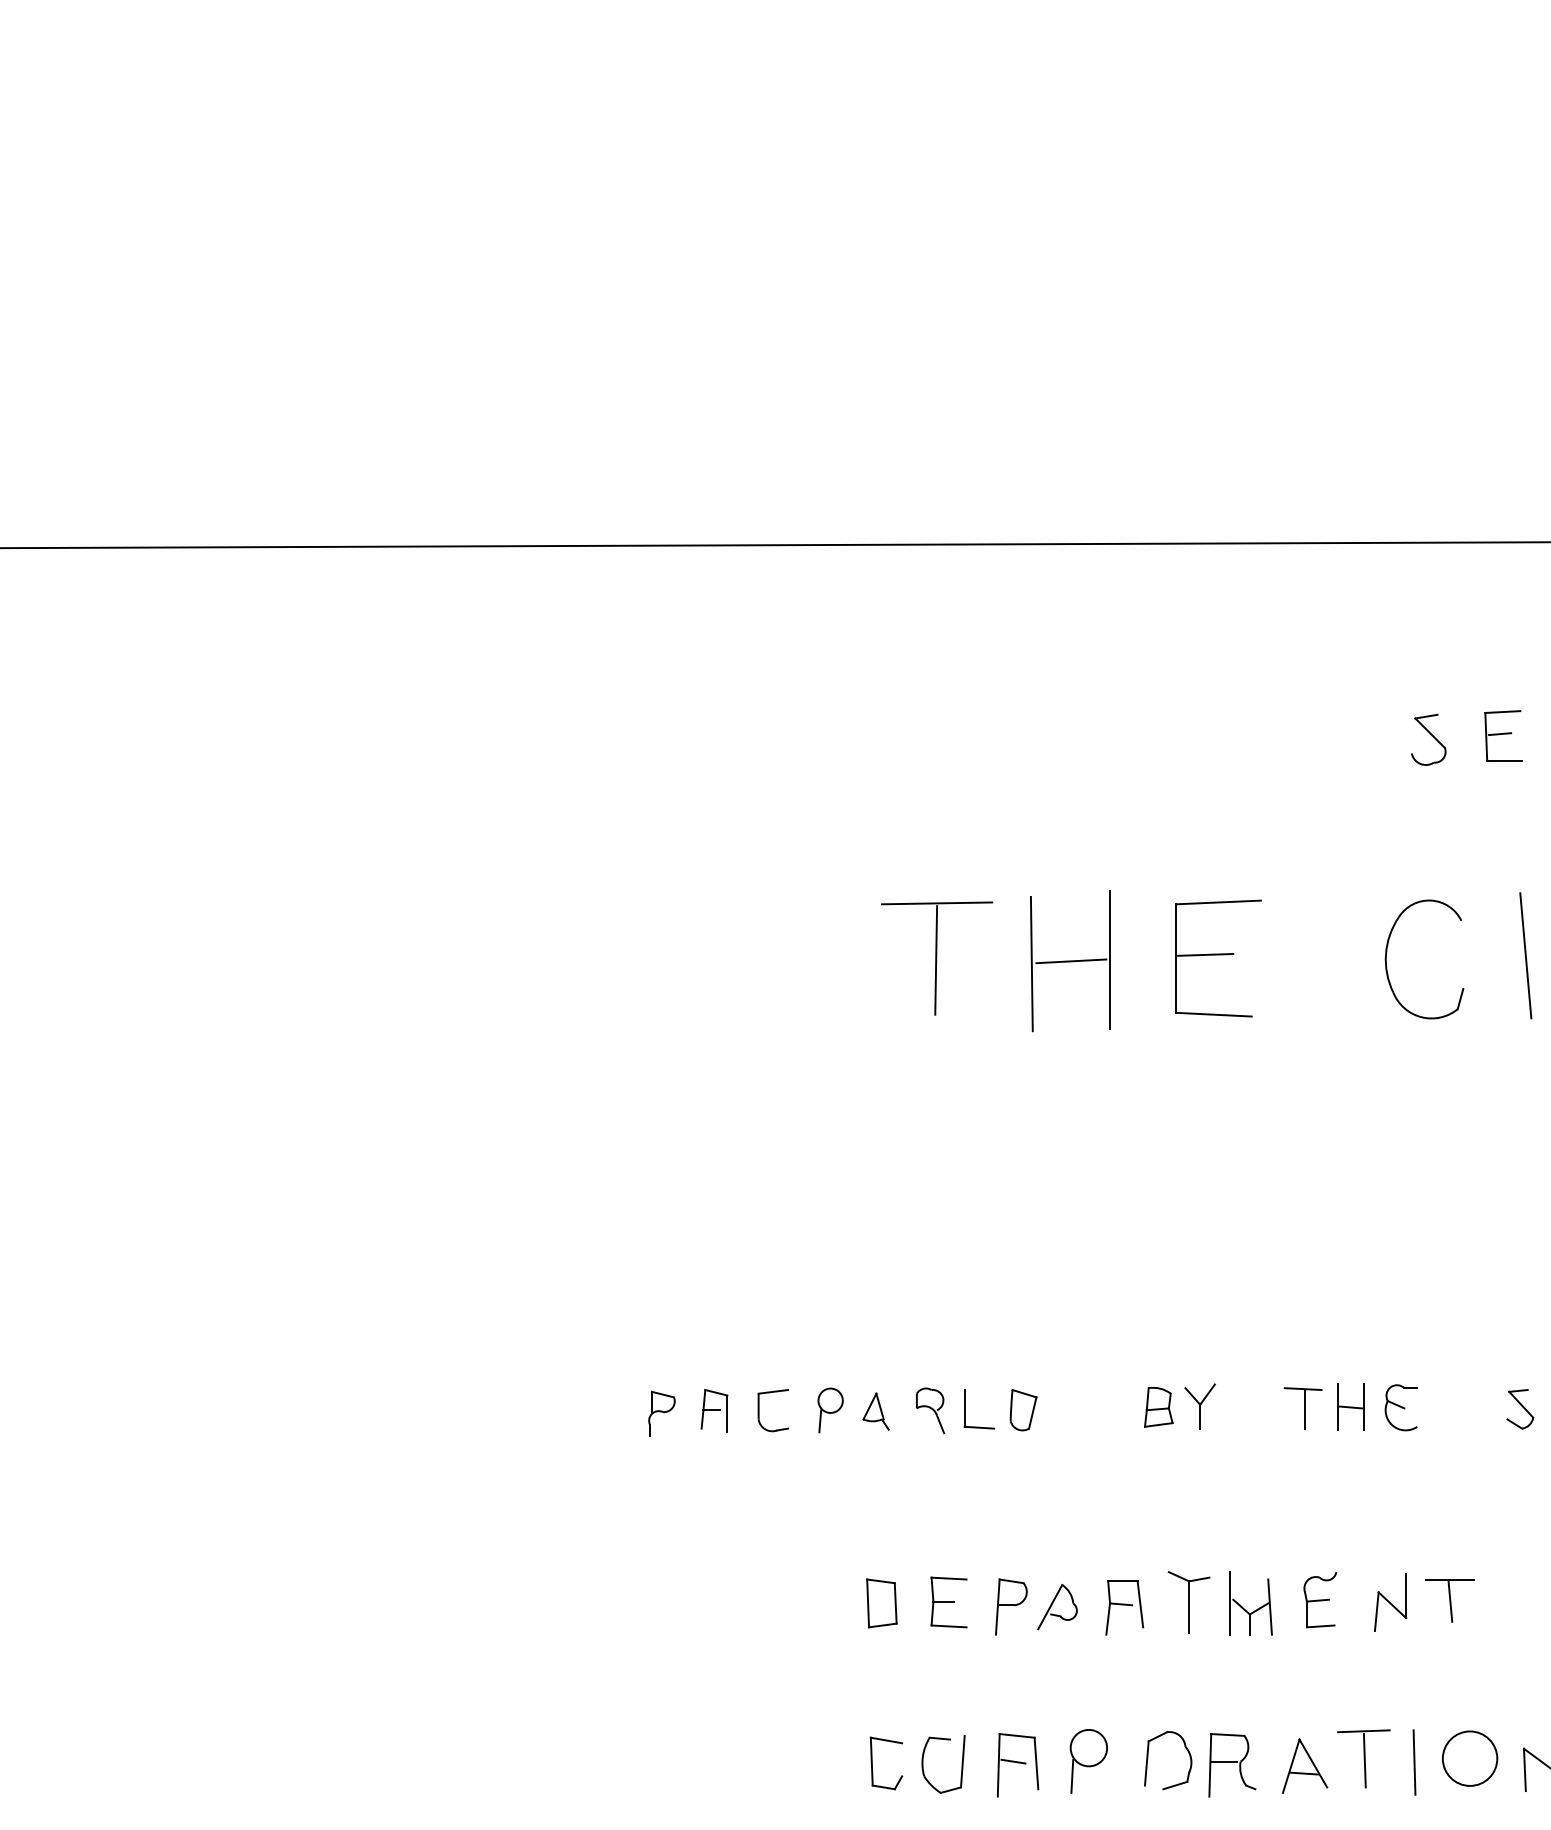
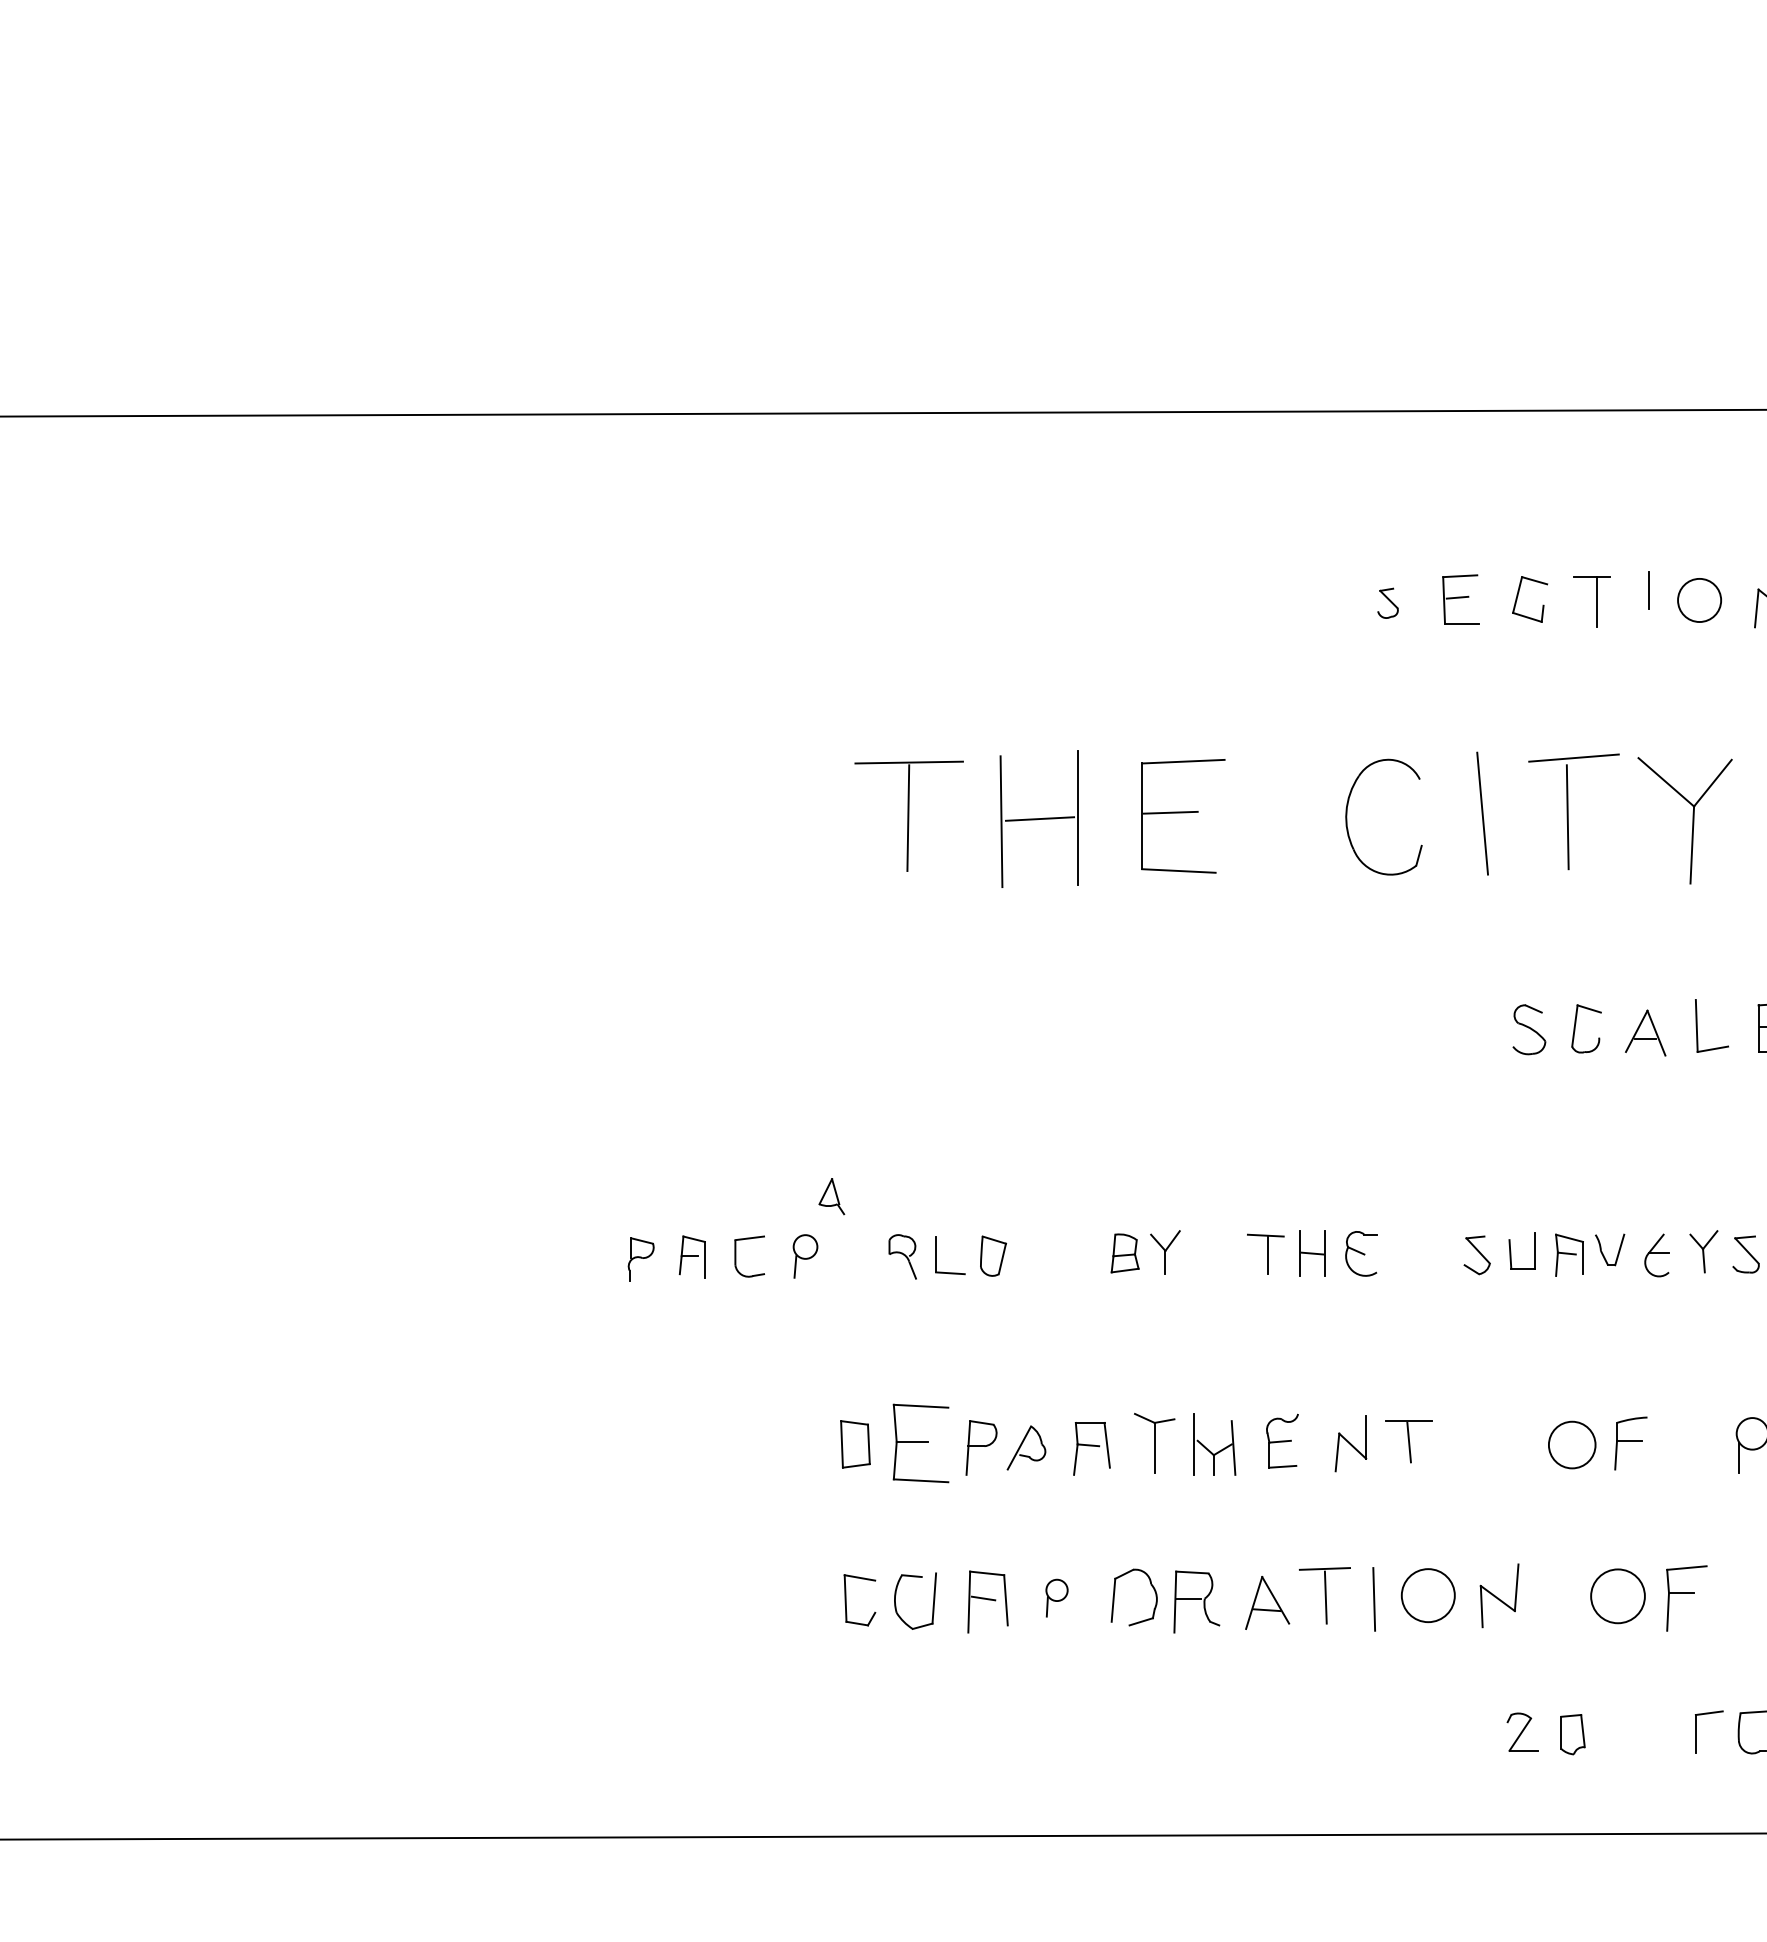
part: (1428, 740) -> (1387, 603), size x0.6
part: (875, 1411) -> (831, 1196), moved
part: (948, 1602) -> (920, 1443), size x1.6
part: (1088, 1760) -> (1056, 1597), size x0.6

